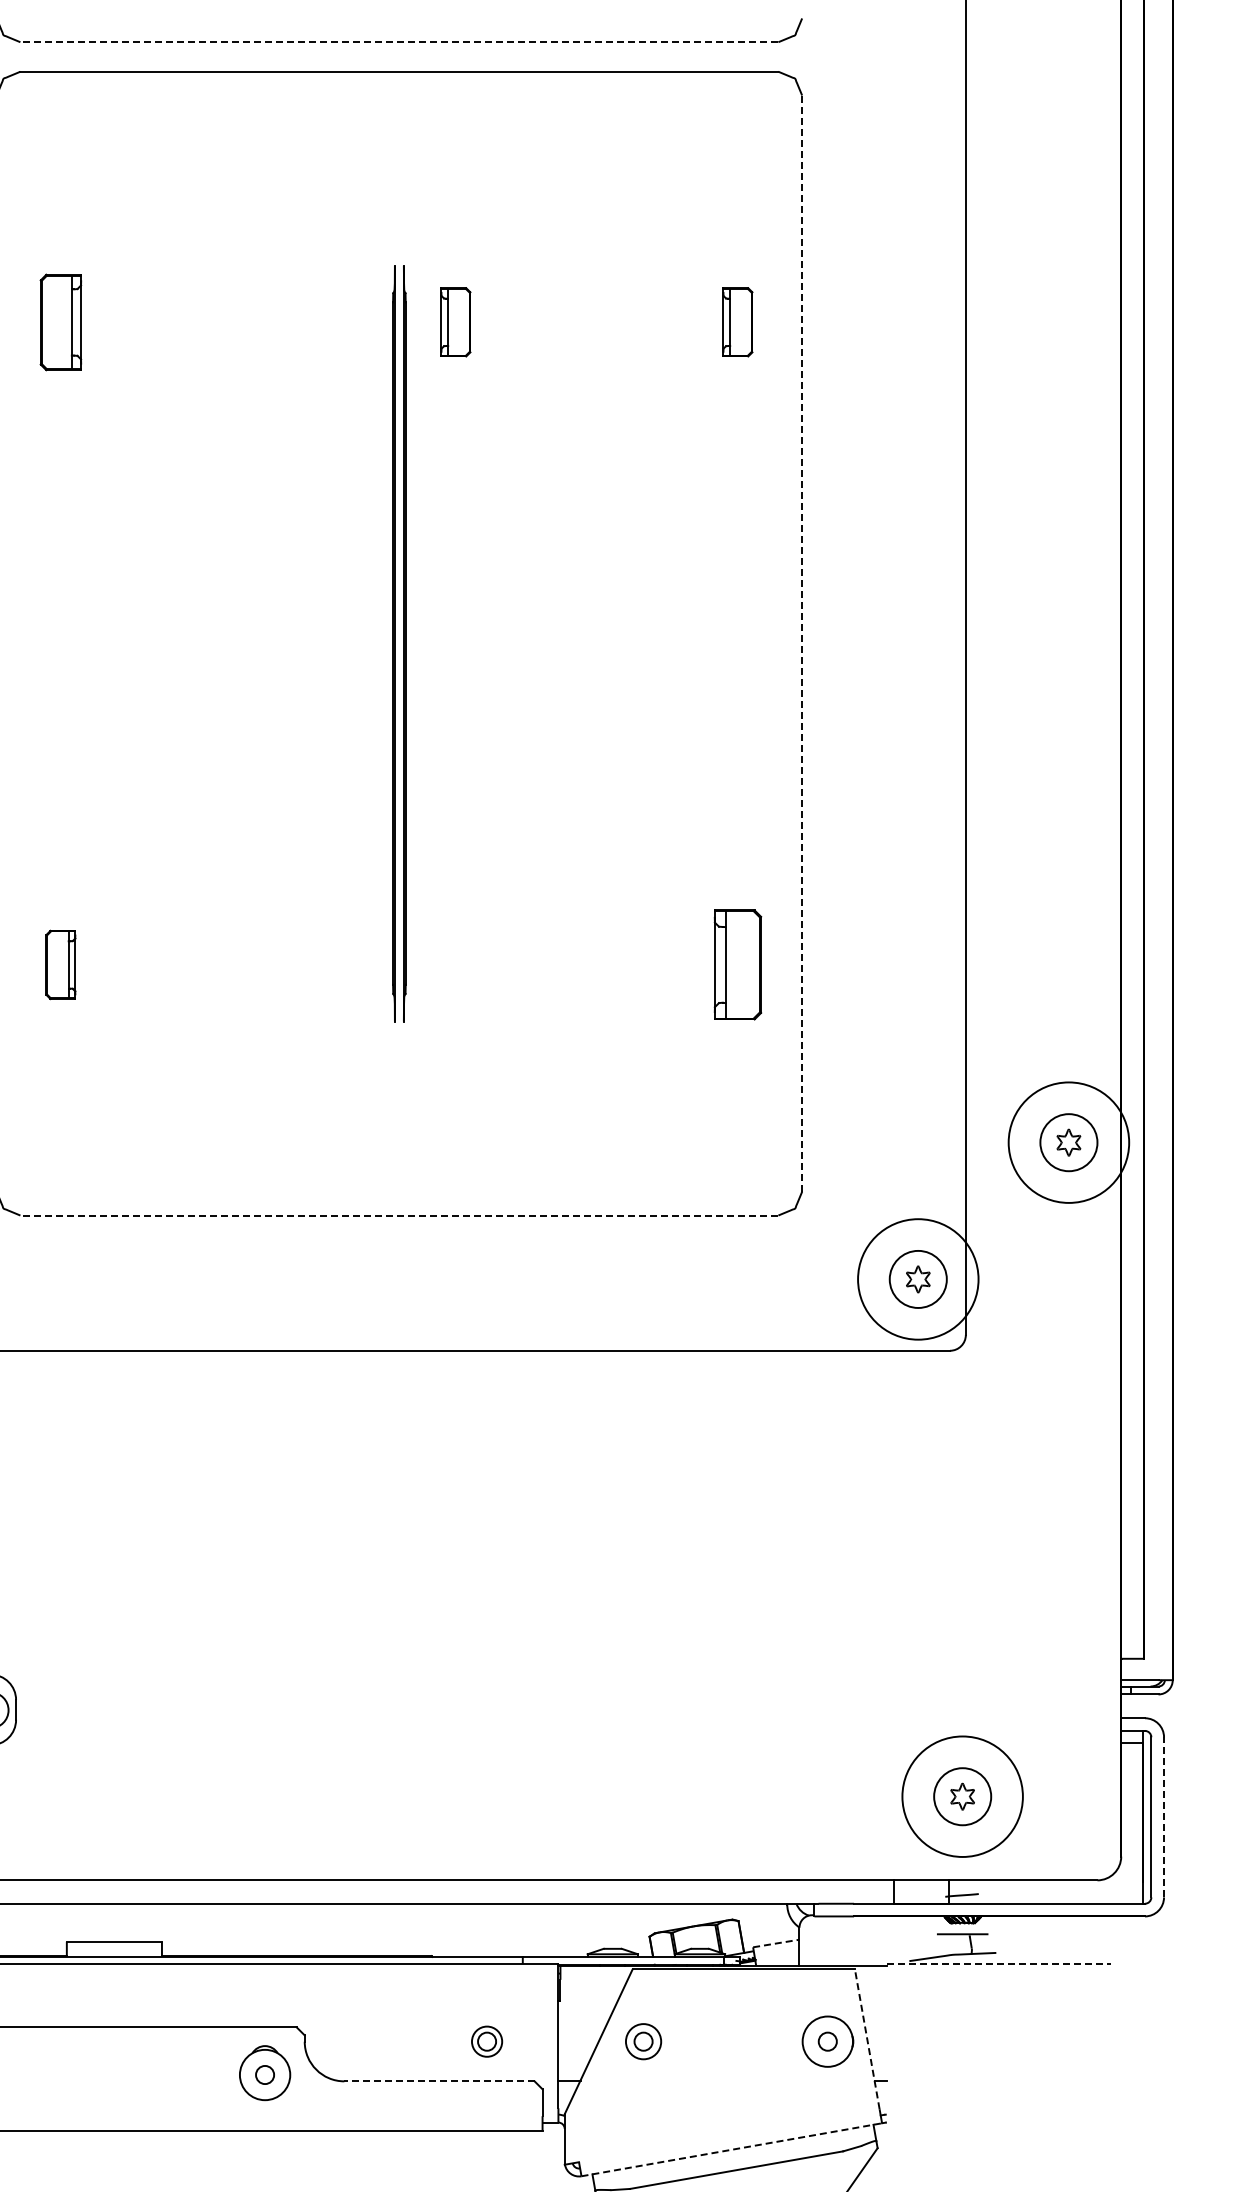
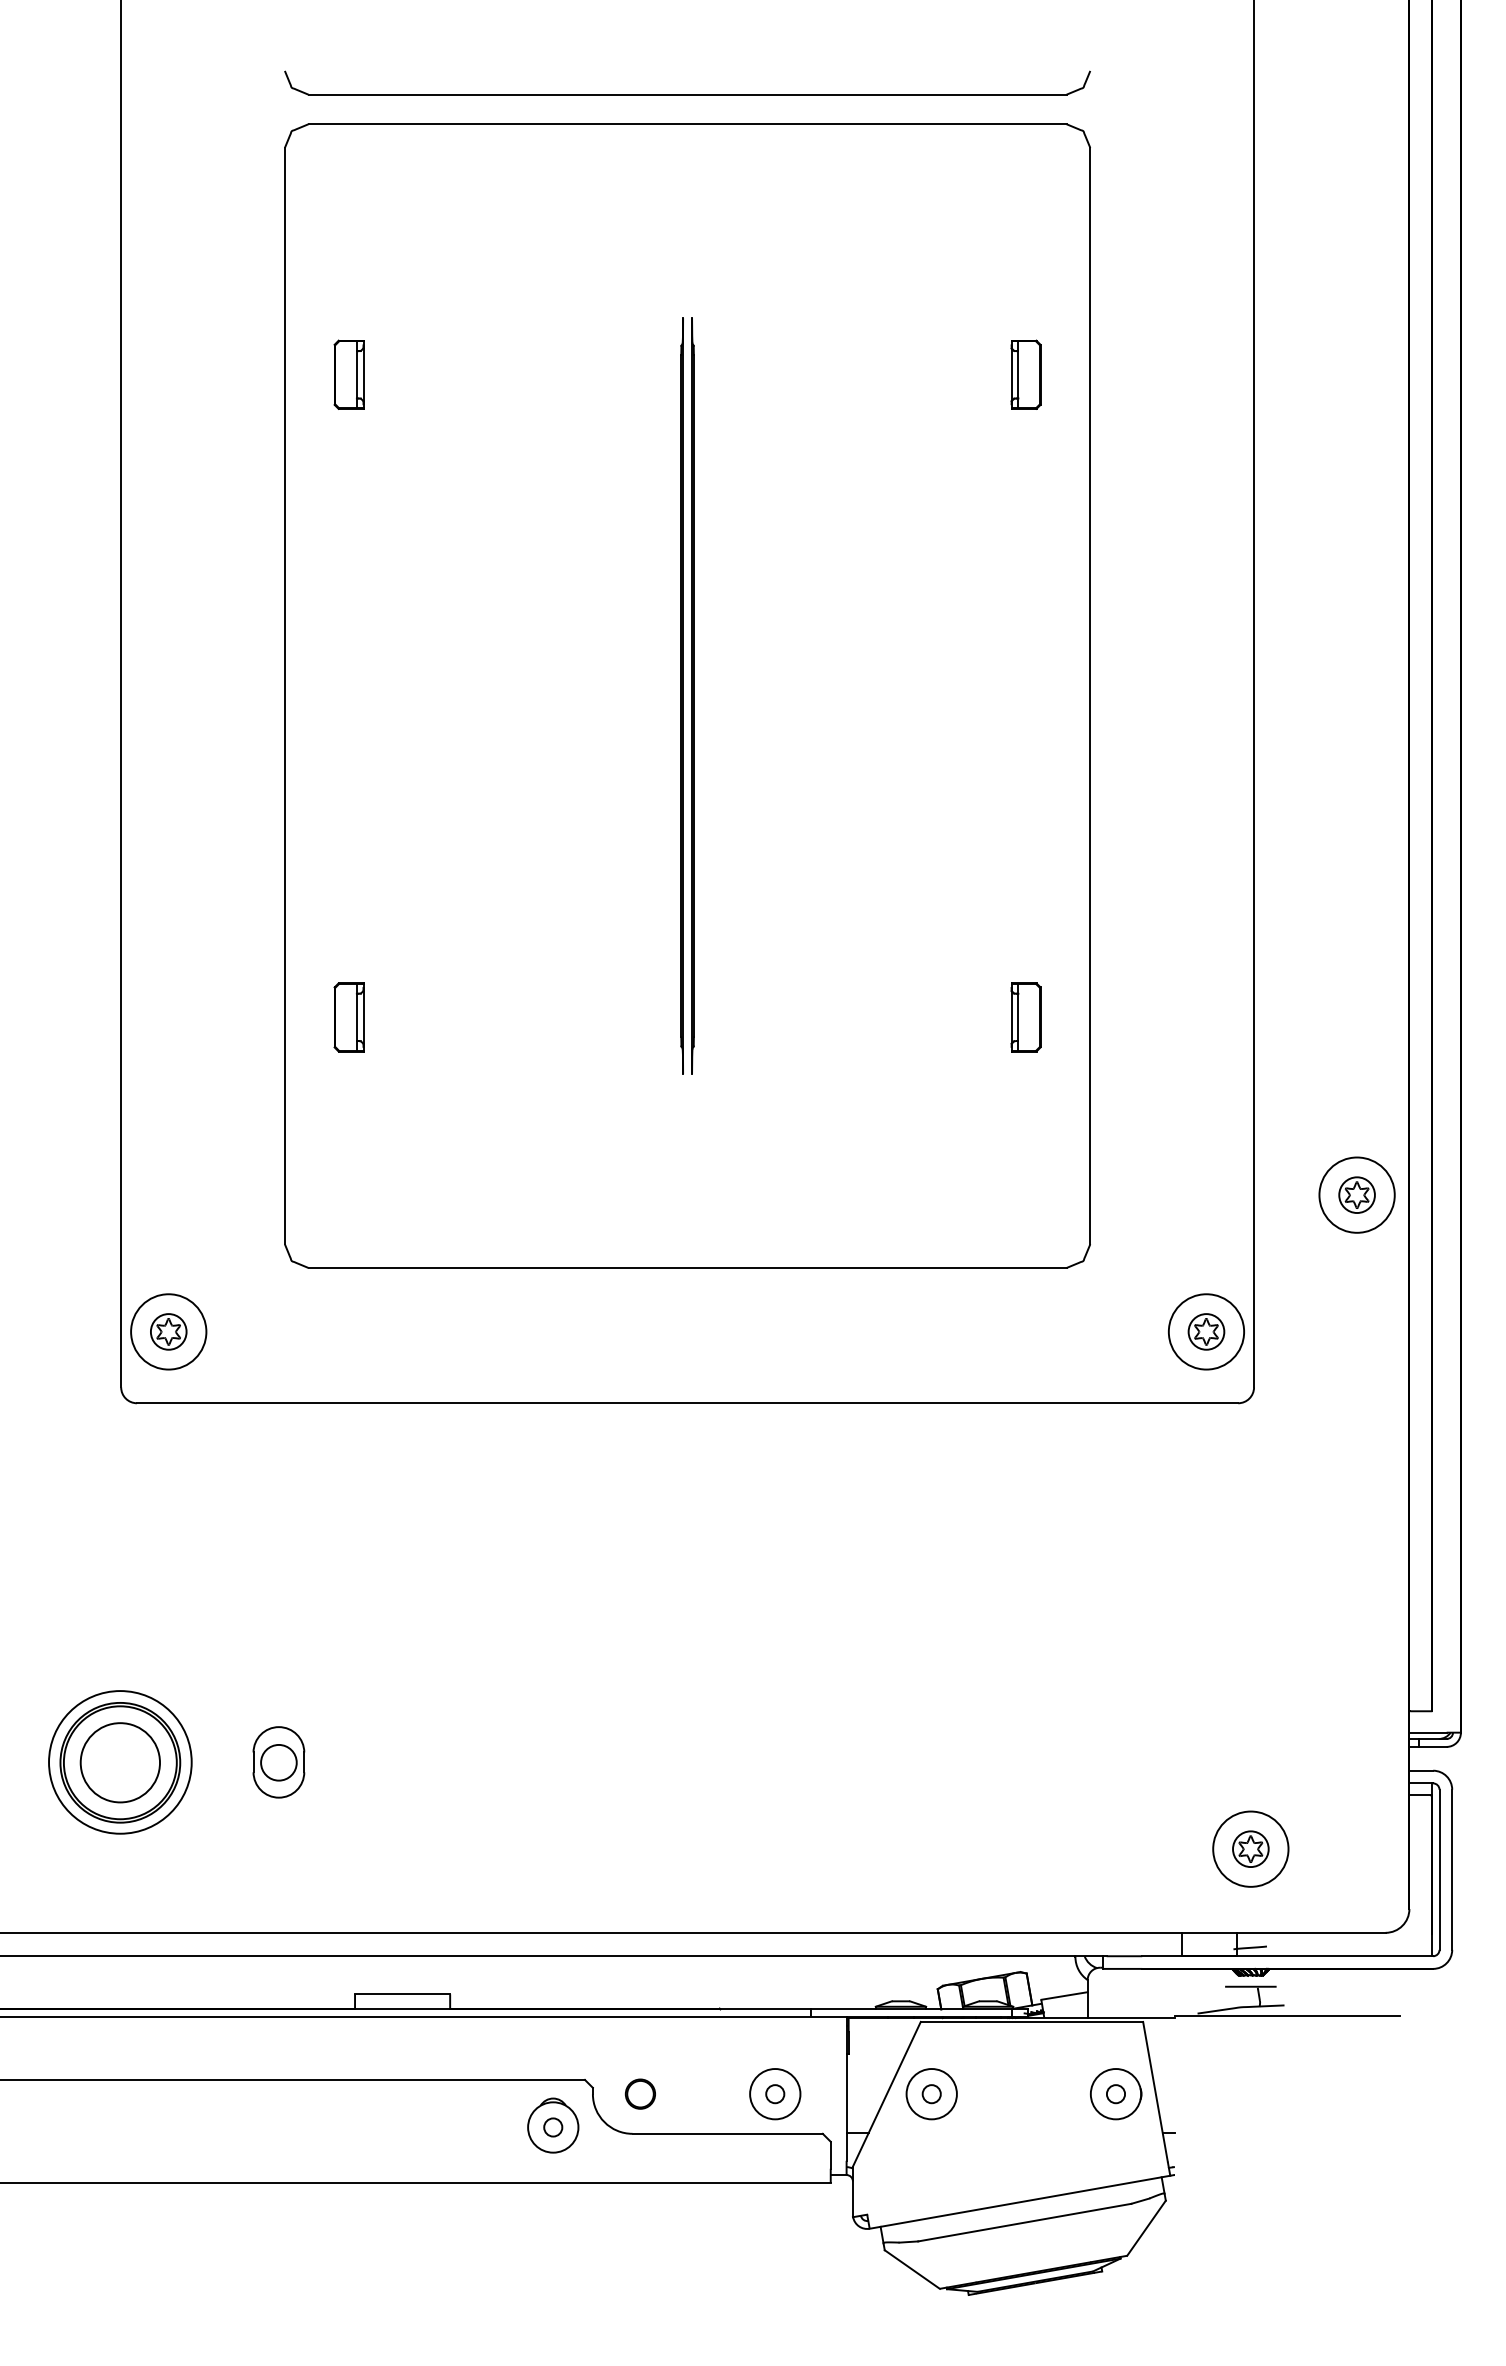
line: (399, 42) -> (687, 94), dashed -> solid
part: (60, 322) -> (348, 374), size x0.71
part: (455, 322) -> (743, 374), removed
line: (802, 644) -> (1090, 696), dashed -> solid
part: (737, 965) -> (1025, 1017), size x0.62
circle: (1068, 1142) -> (1356, 1194), size x0.62
circle: (1068, 1143) -> (1356, 1195), size x0.62
line: (399, 1216) -> (687, 1268), dashed -> solid
circle: (918, 1279) -> (1206, 1331), size x0.62
circle: (918, 1279) -> (1206, 1331), size x0.62
circle: (962, 1796) -> (1250, 1848), size x0.62
circle: (962, 1797) -> (1250, 1849), size x0.62
line: (1164, 1817) -> (1452, 1869), dashed -> solid
line: (776, 1943) -> (1064, 1995), dashed -> solid
line: (999, 1964) -> (1287, 2016), dashed -> solid
line: (867, 2039) -> (1155, 2091), dashed -> solid
part: (351, 2041) -> (639, 2093), added
circle: (487, 2042) -> (775, 2094), size x1.67
circle: (643, 2042) -> (931, 2094), size x1.43
line: (439, 2081) -> (727, 2133), dashed -> solid
line: (731, 2150) -> (1019, 2202), dashed -> solid

